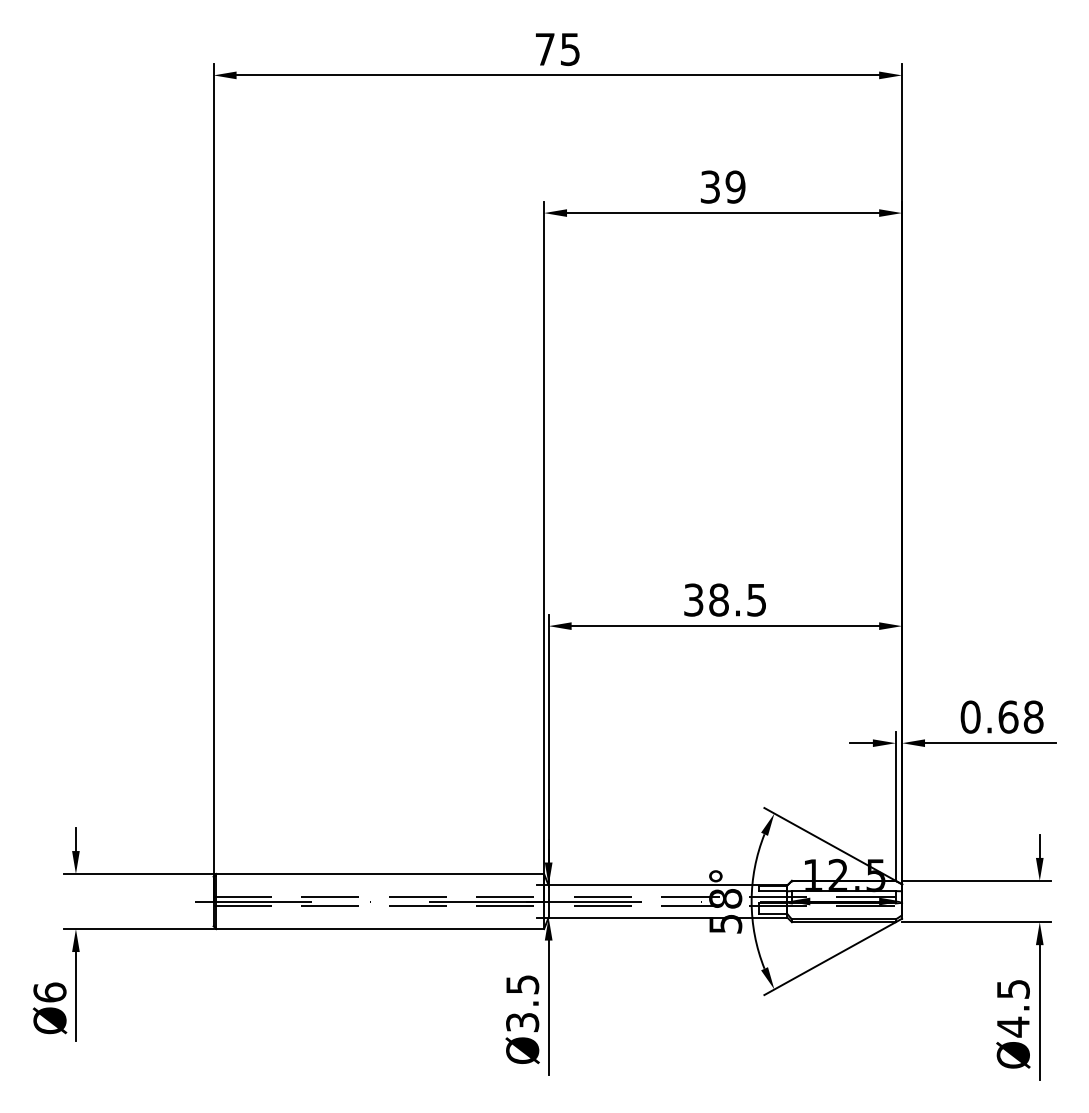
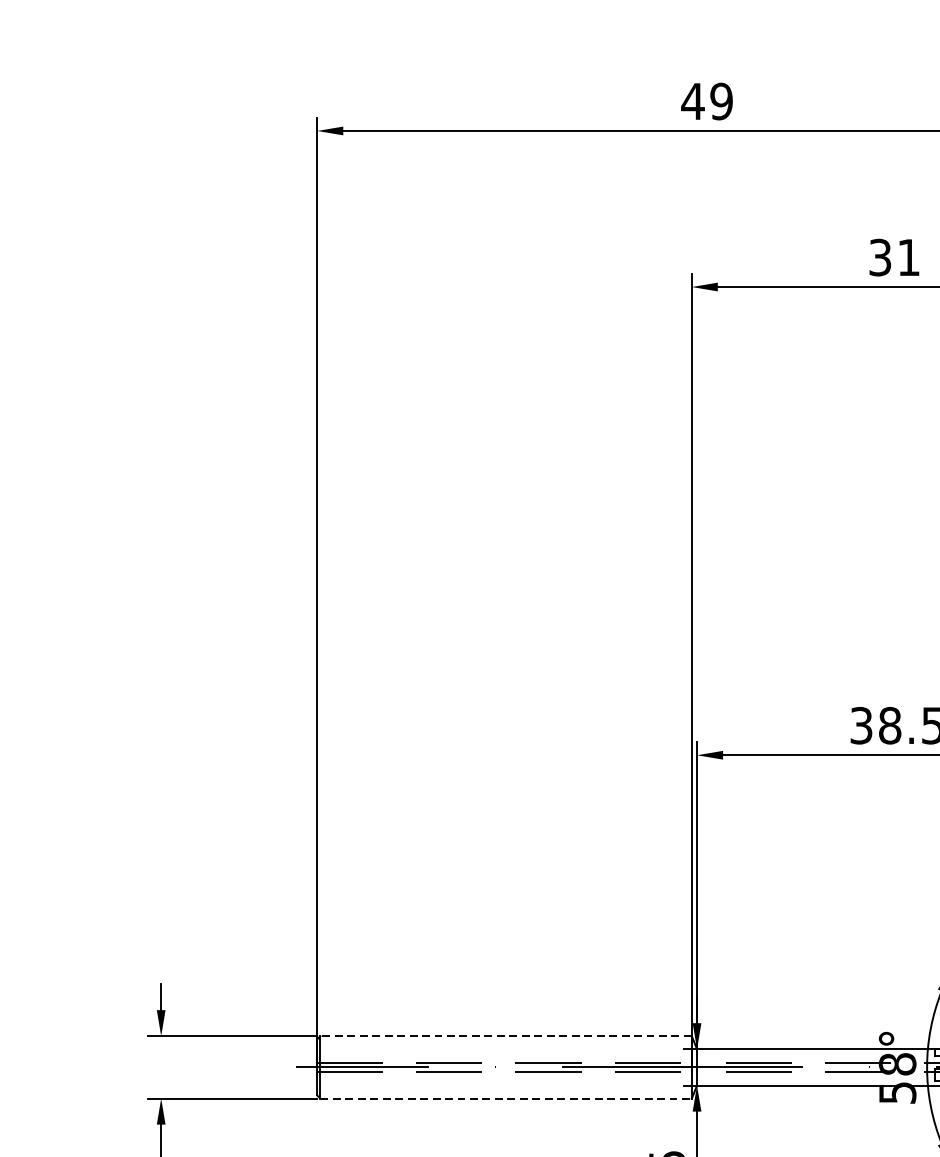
text: (557, 48) -> (707, 100), 75 -> 49
text: (735, 186) -> (908, 256), 39 -> 31
line: (380, 874) -> (506, 1036), solid -> dashed
line: (380, 929) -> (506, 1099), solid -> dashed

